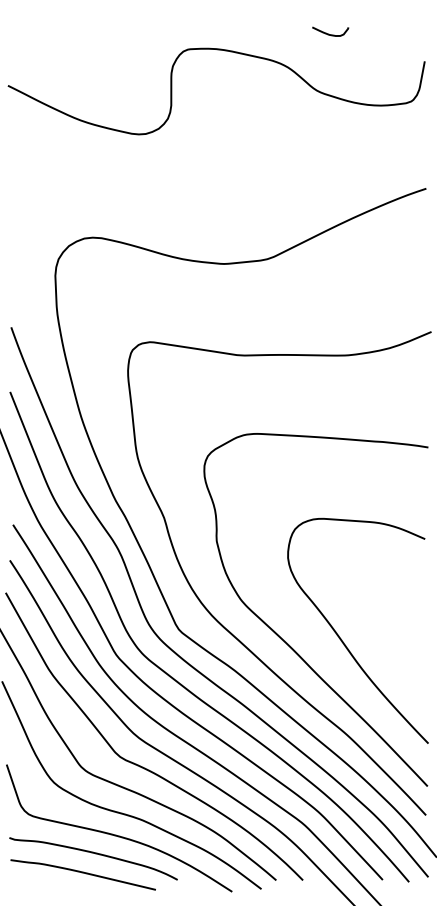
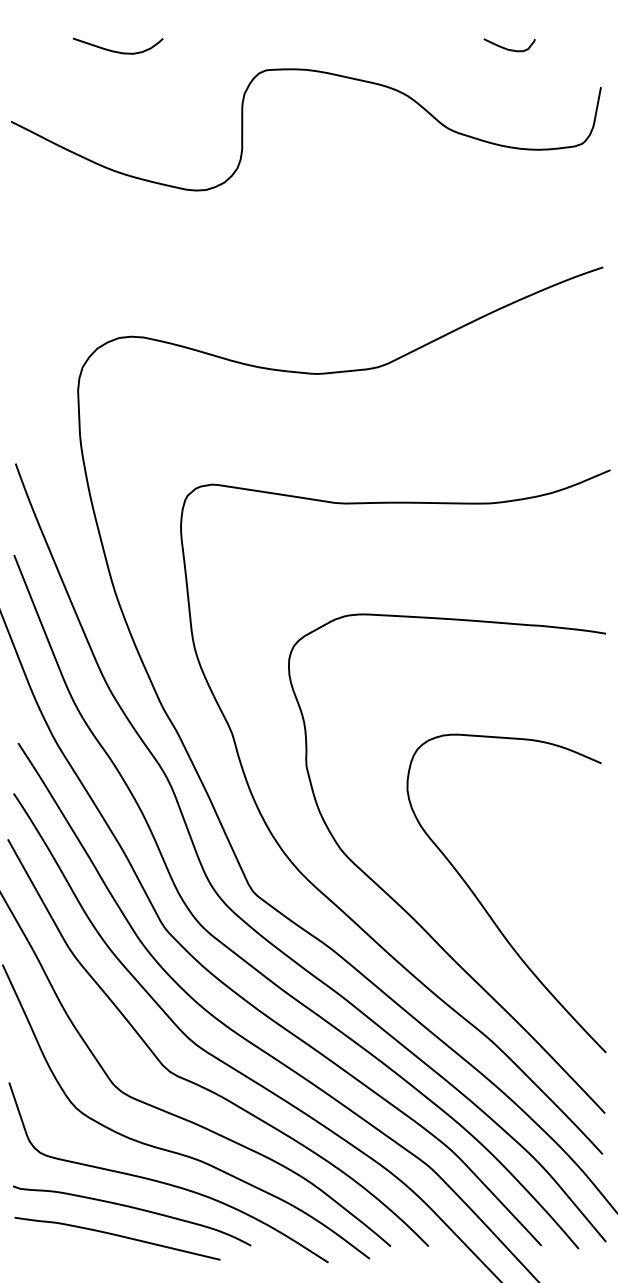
curve: (329, 34) -> (508, 48), moved
curve: (81, 35) -> (114, 50), added

